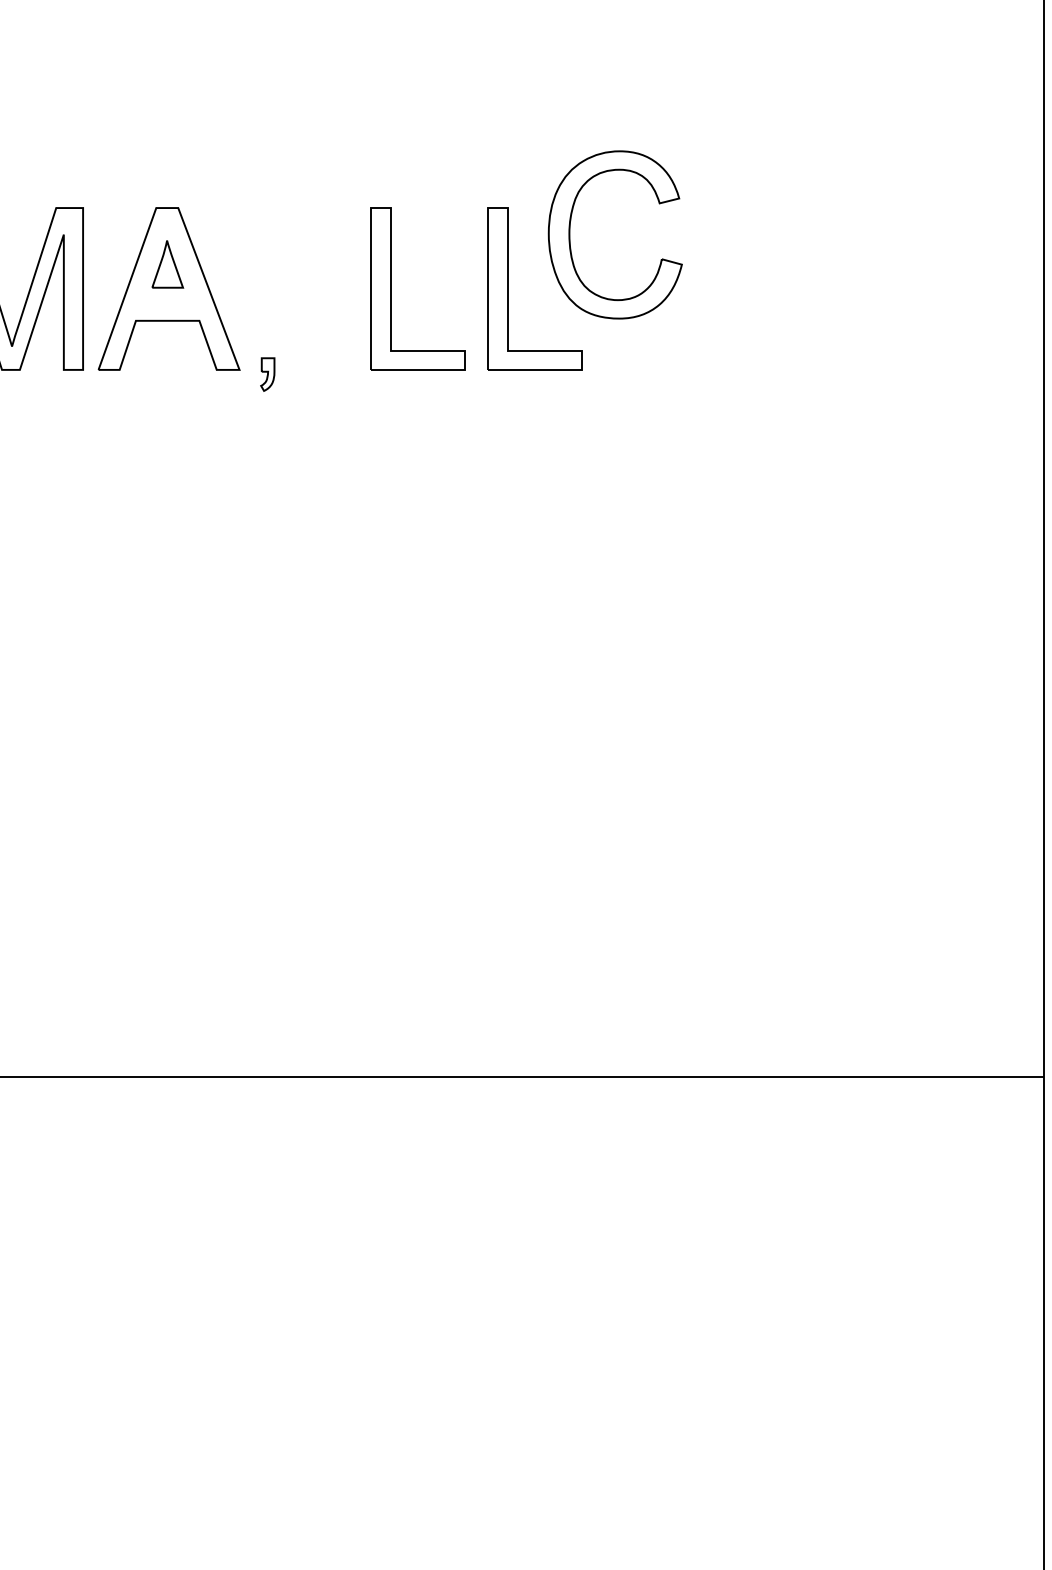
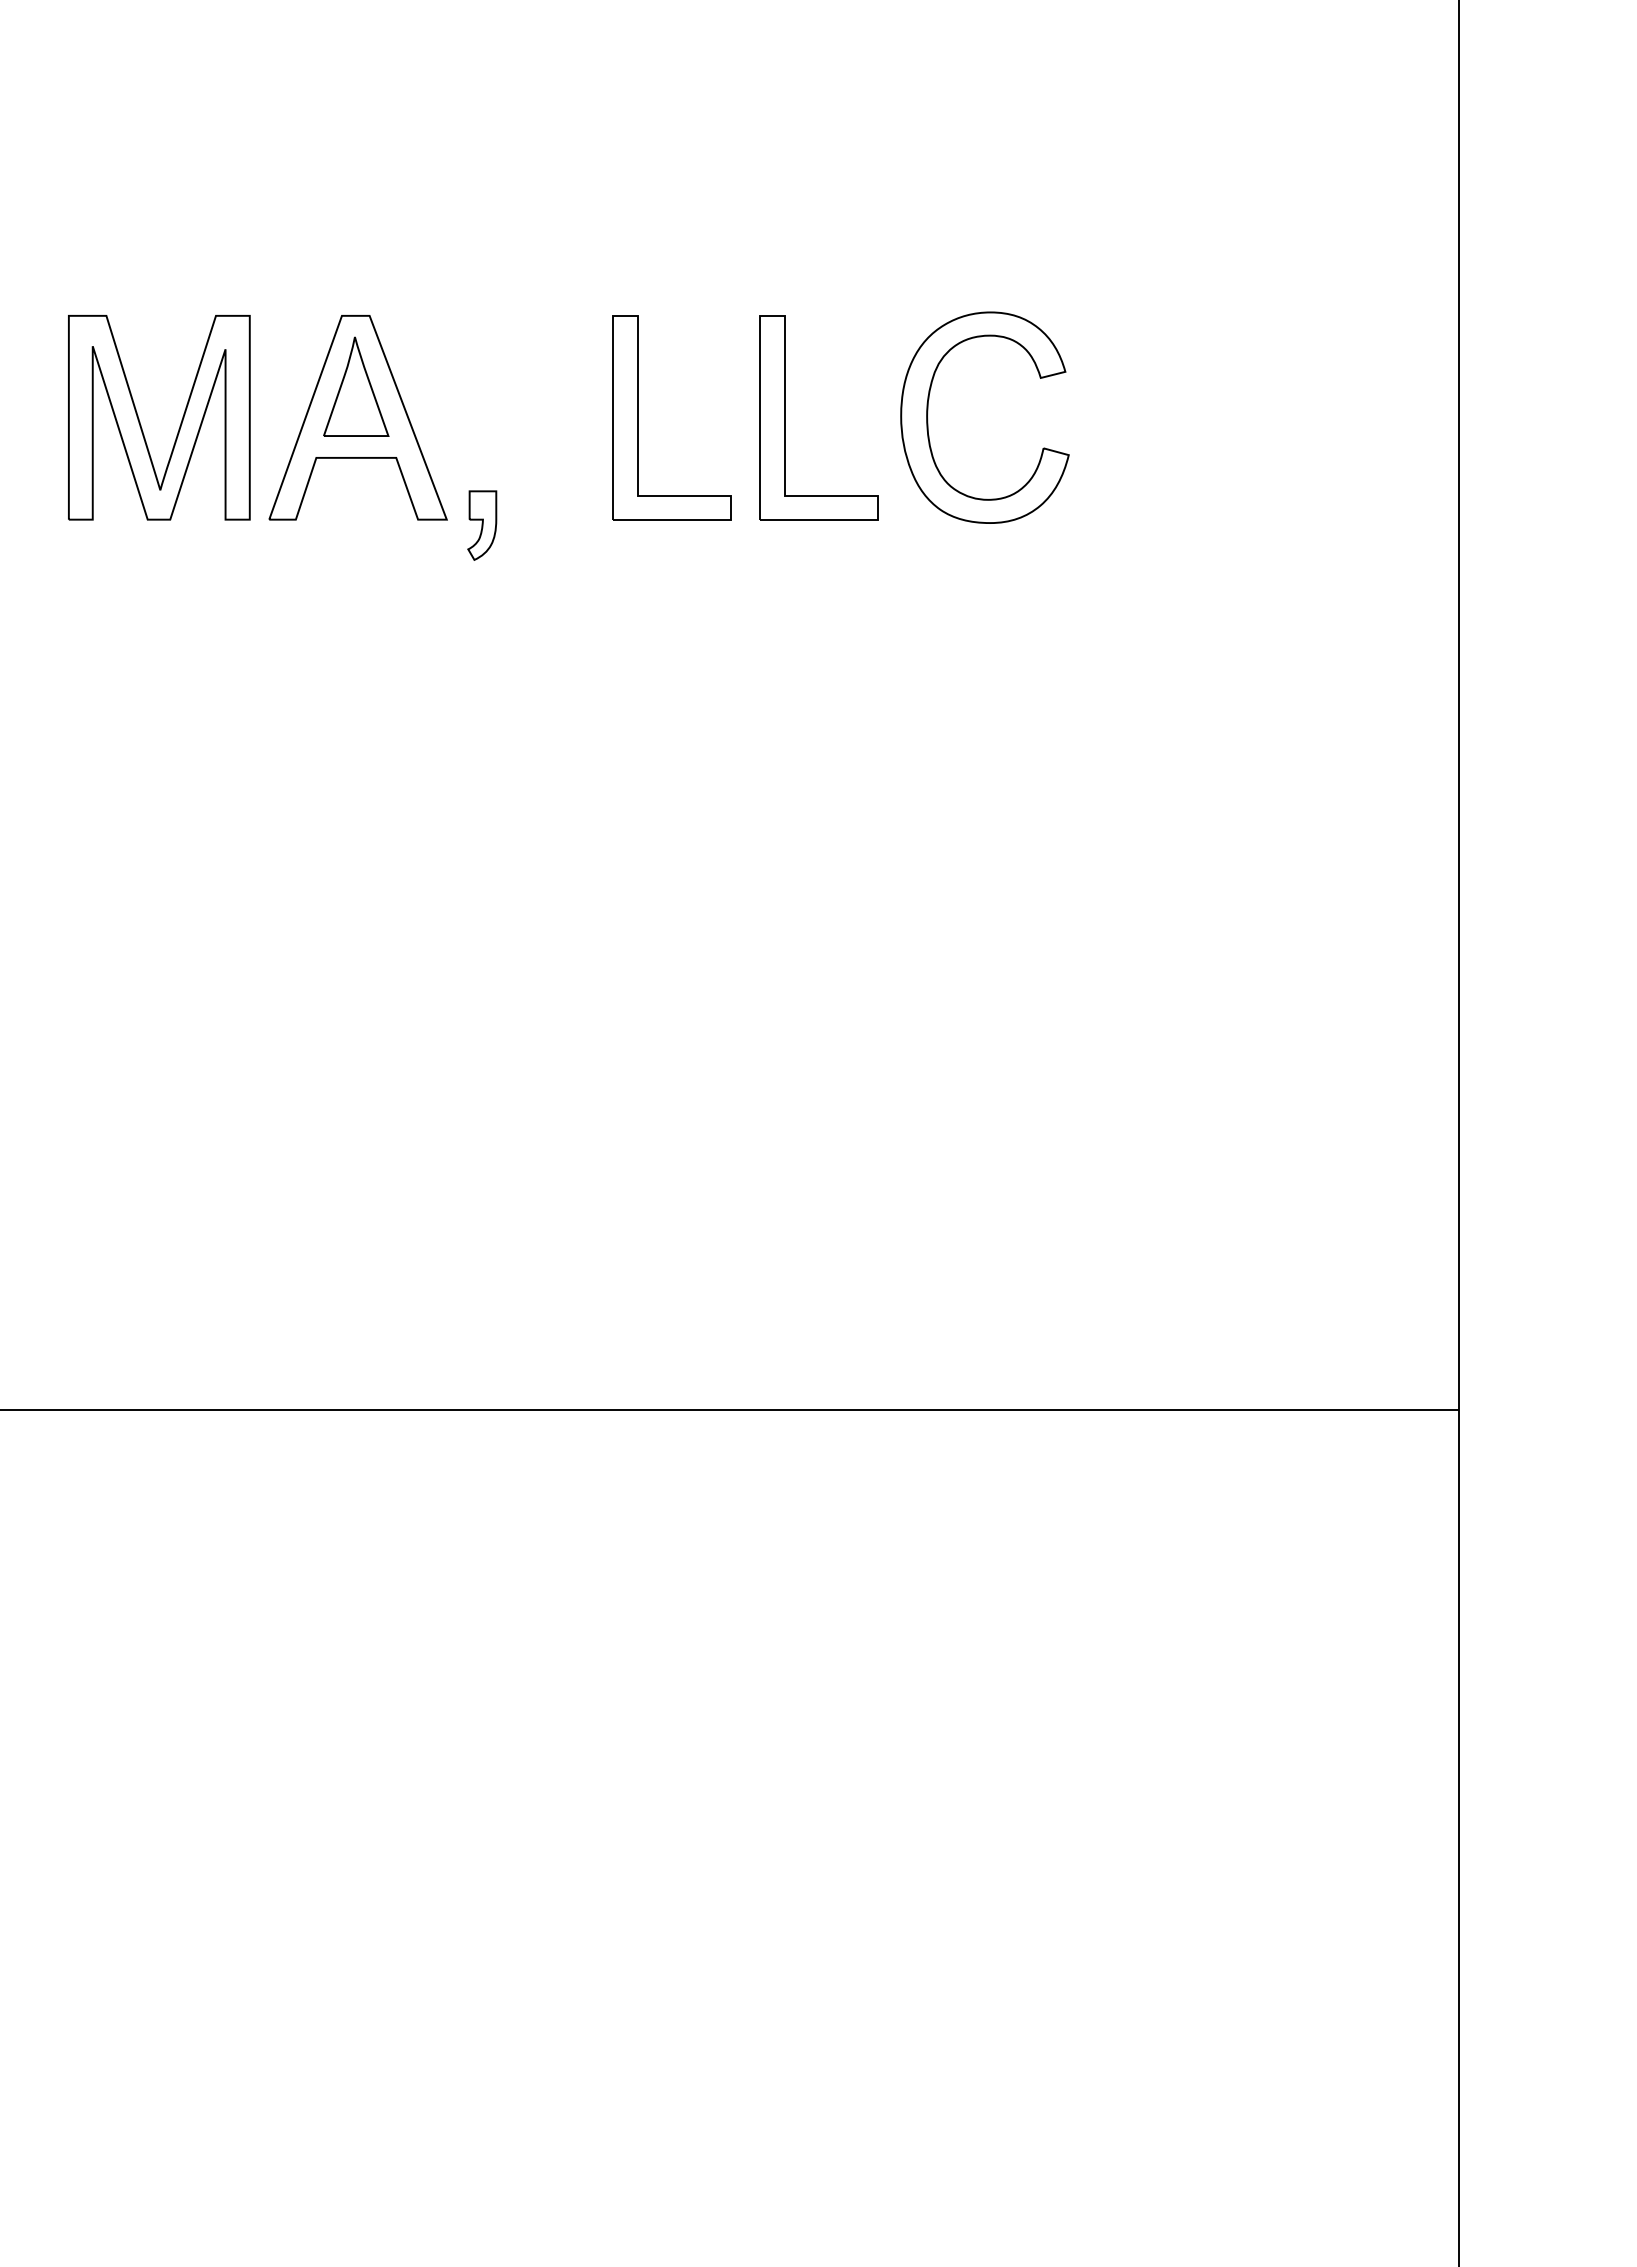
part: (570, 236) -> (928, 419), moved
part: (167, 264) -> (356, 386), size x1.67
part: (267, 374) -> (482, 525), size x1.67

